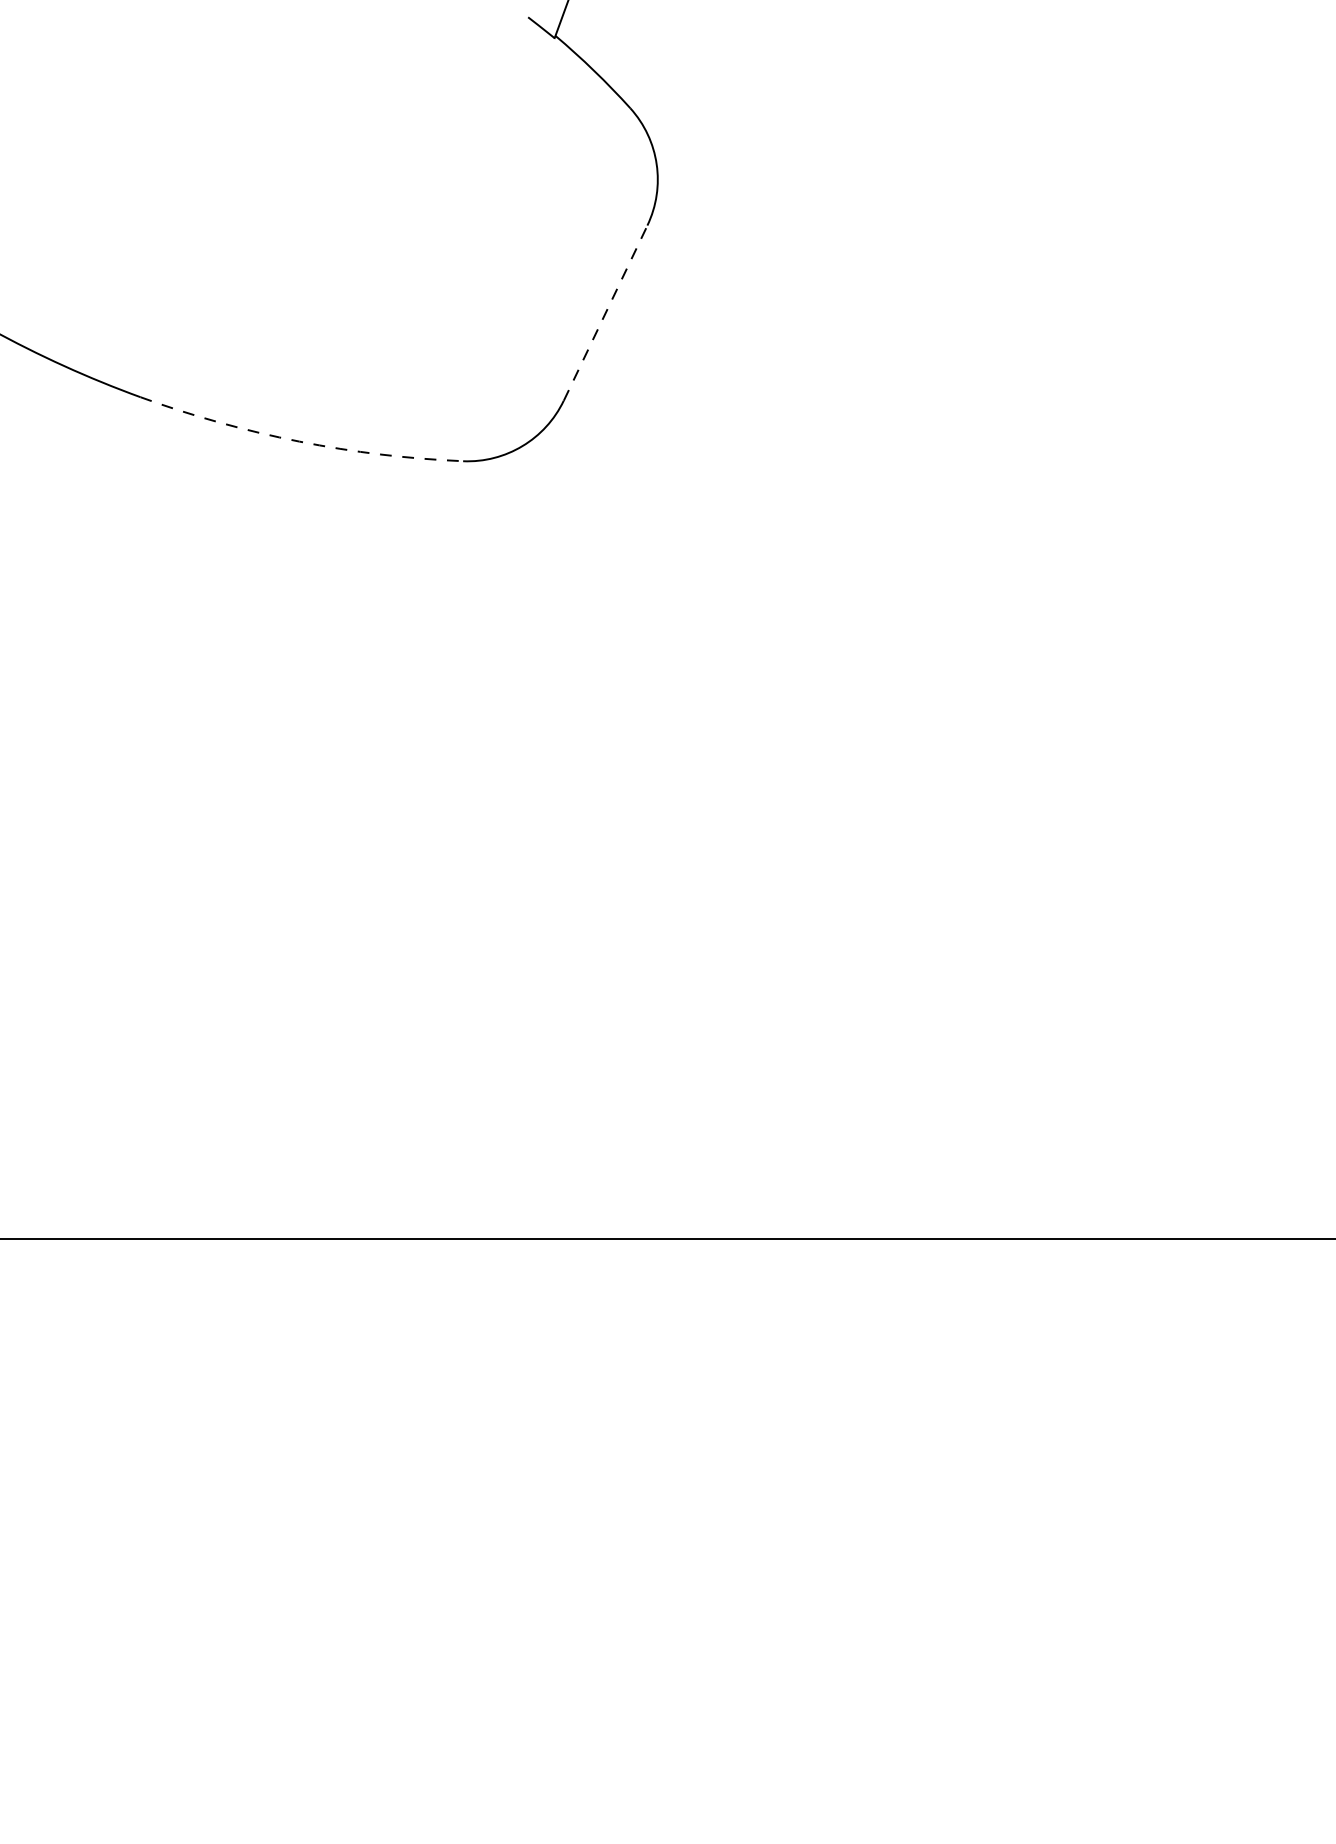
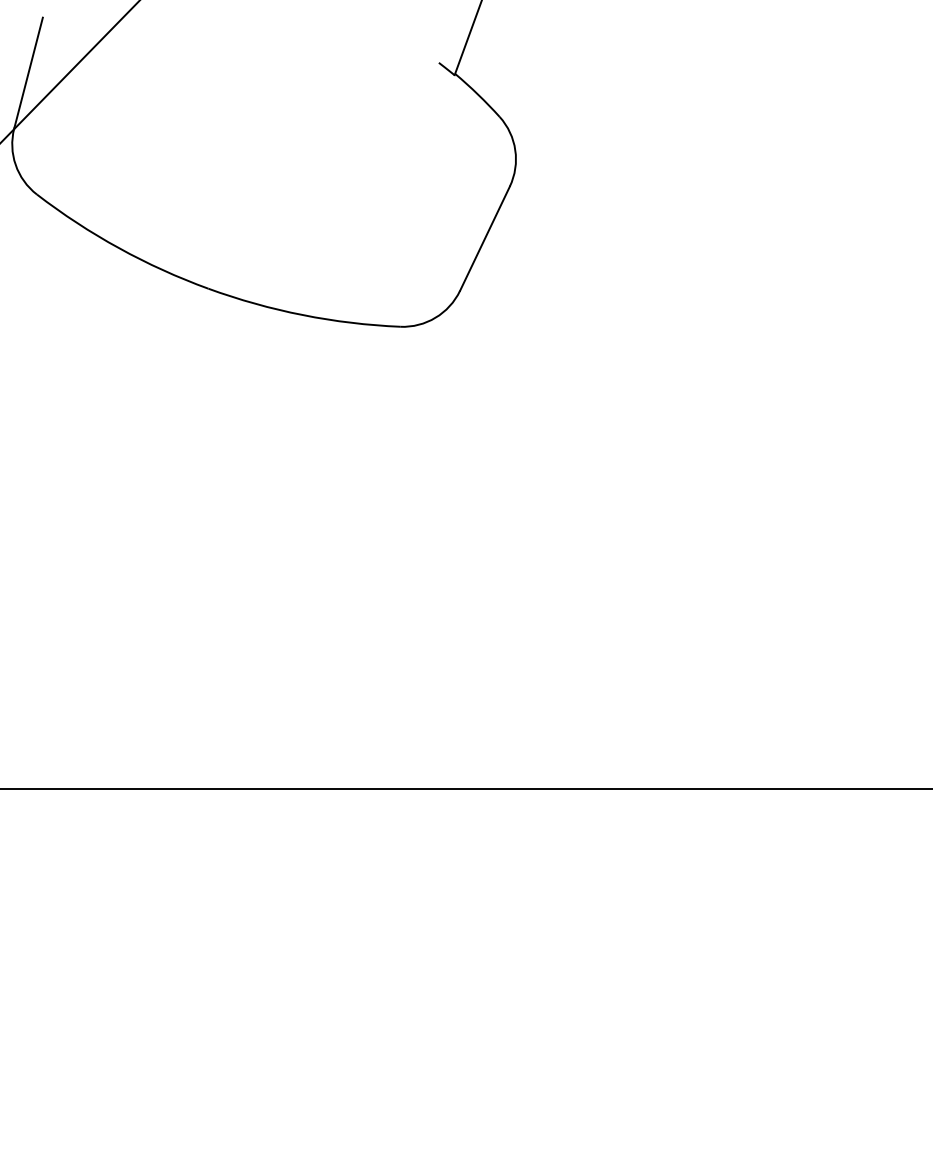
line: (604, 312) -> (484, 238), dashed -> solid
arc: (298, 442) -> (302, 315), dashed -> solid

